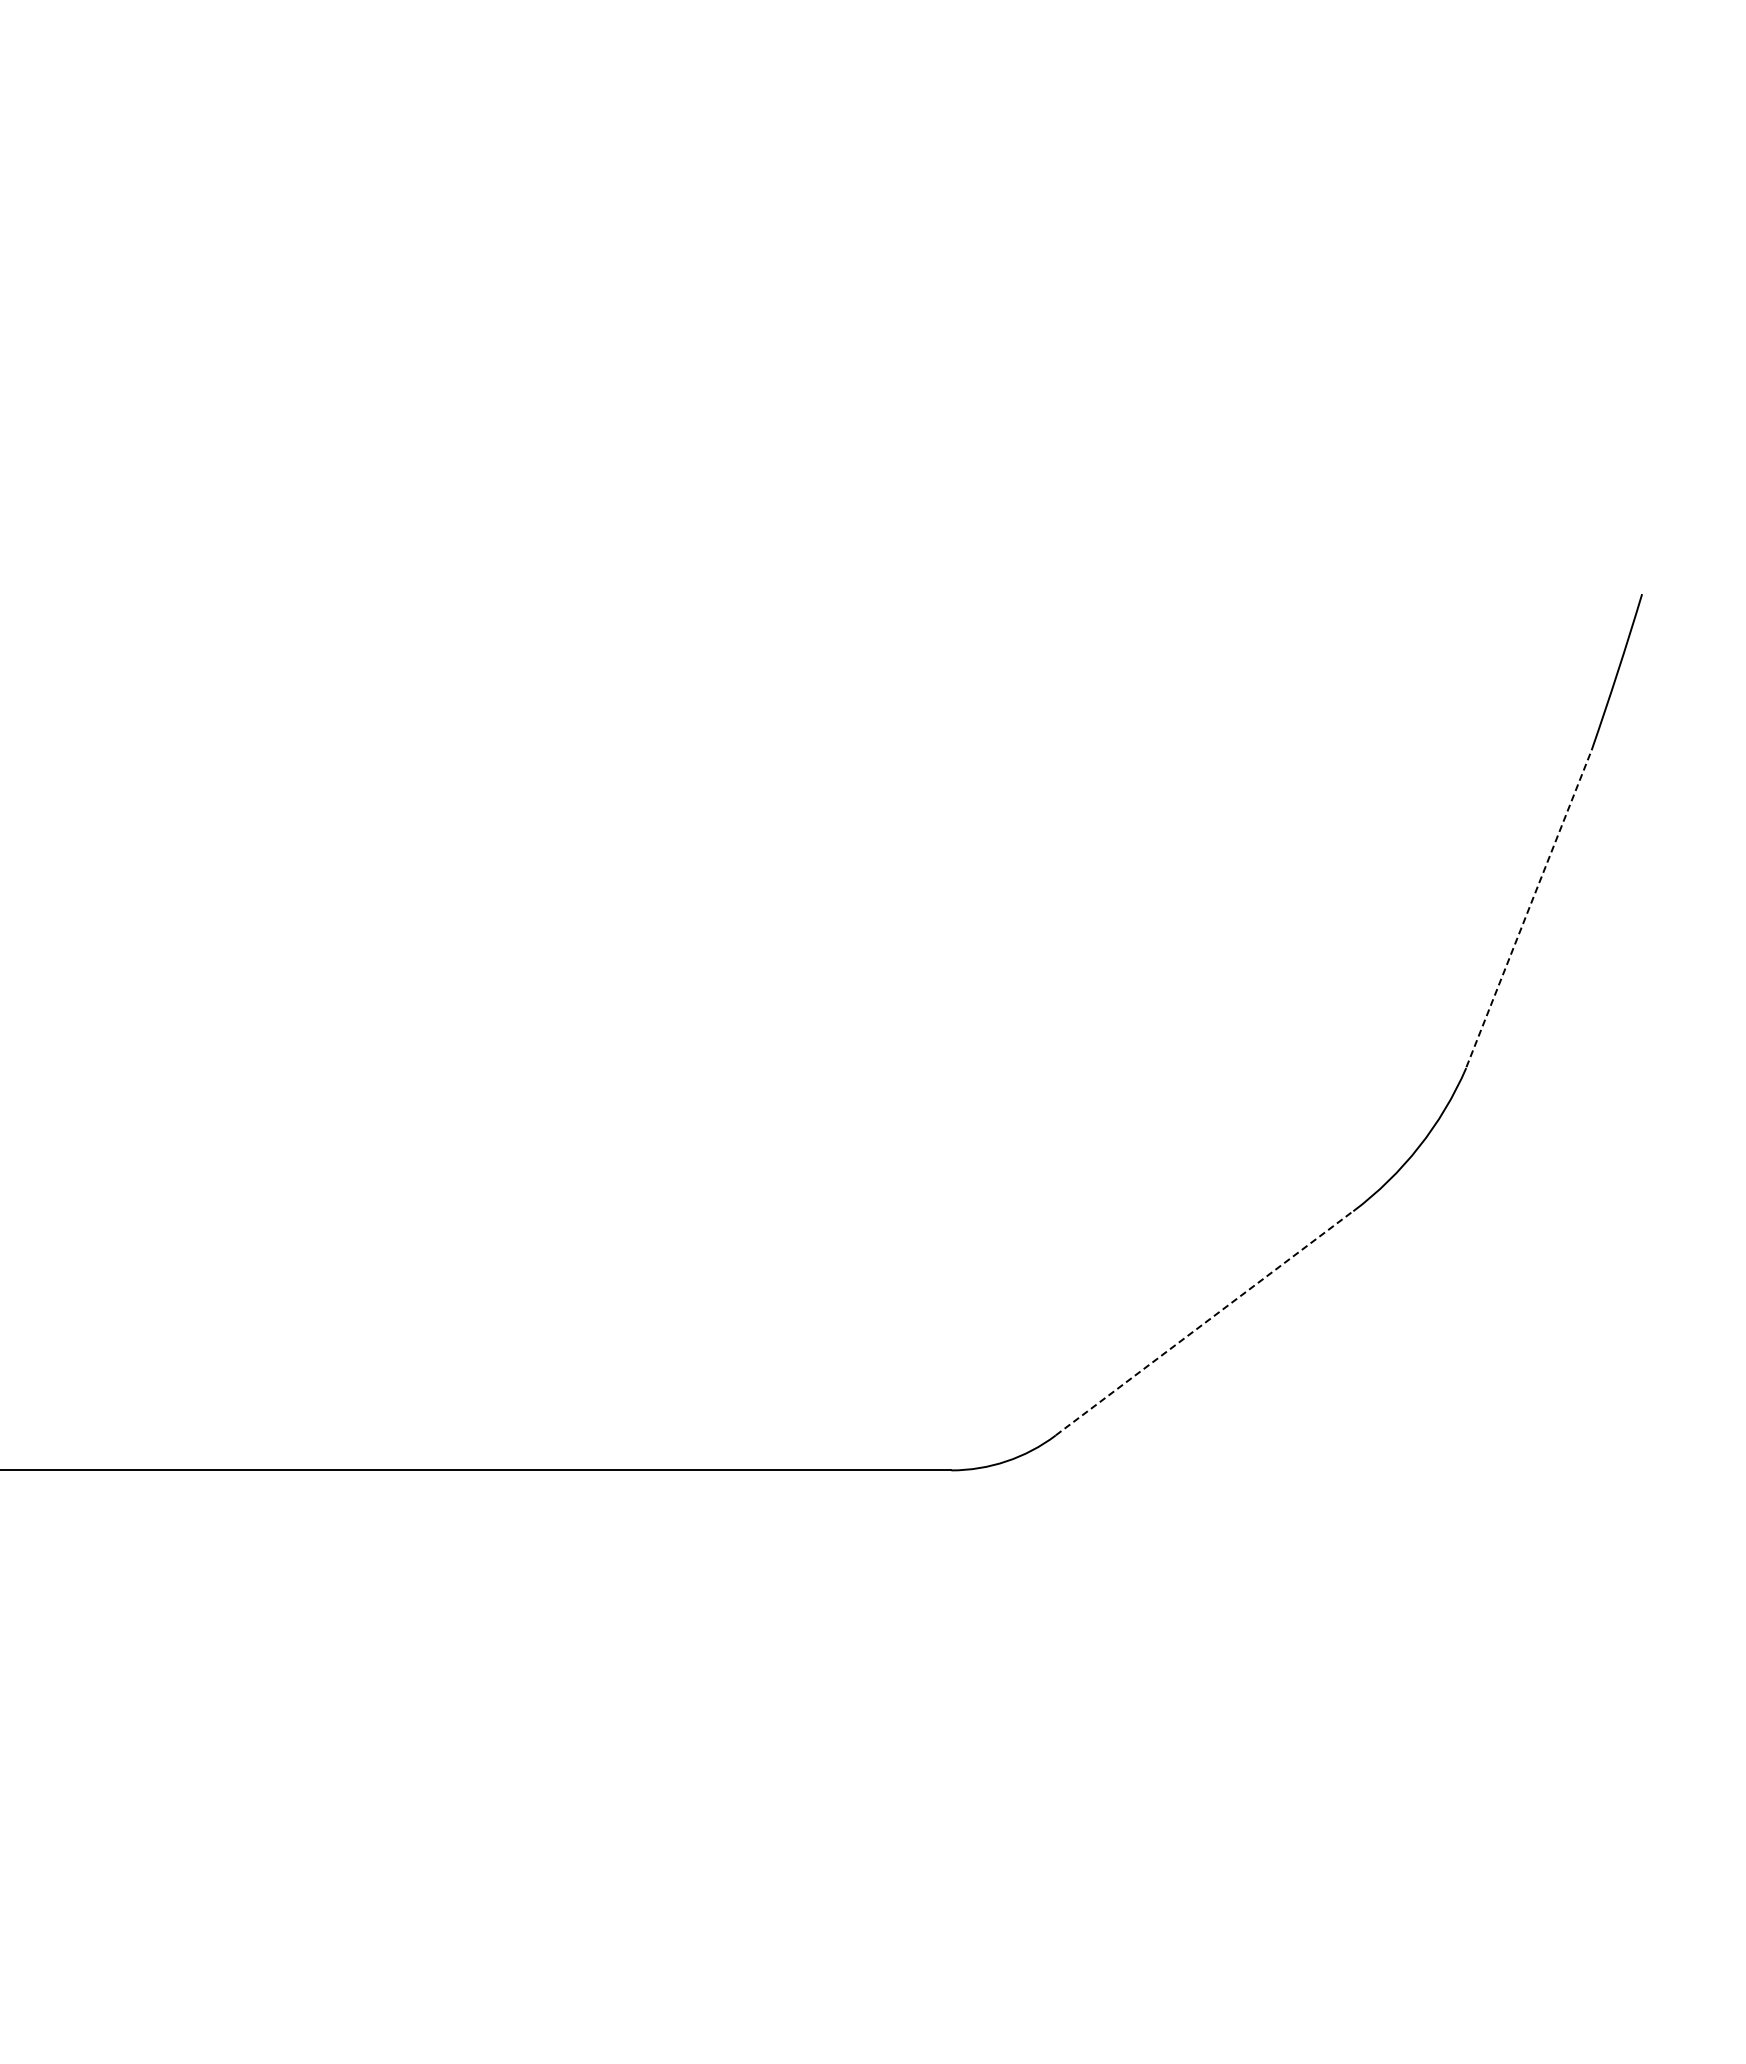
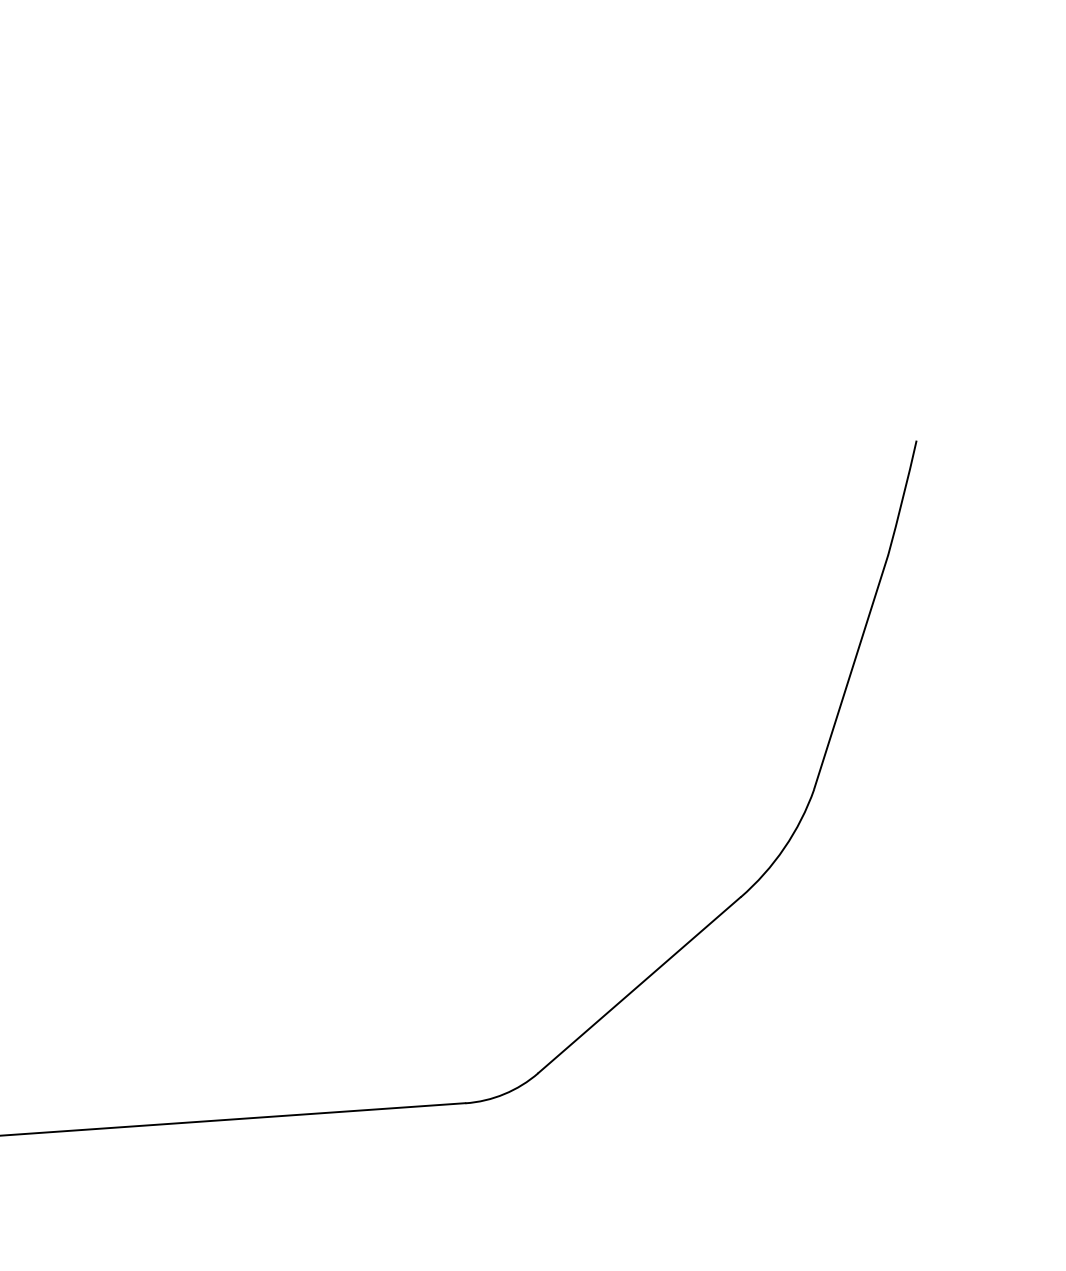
line: (1528, 909) -> (850, 672), dashed -> solid
line: (1204, 1322) -> (639, 984), dashed -> solid

